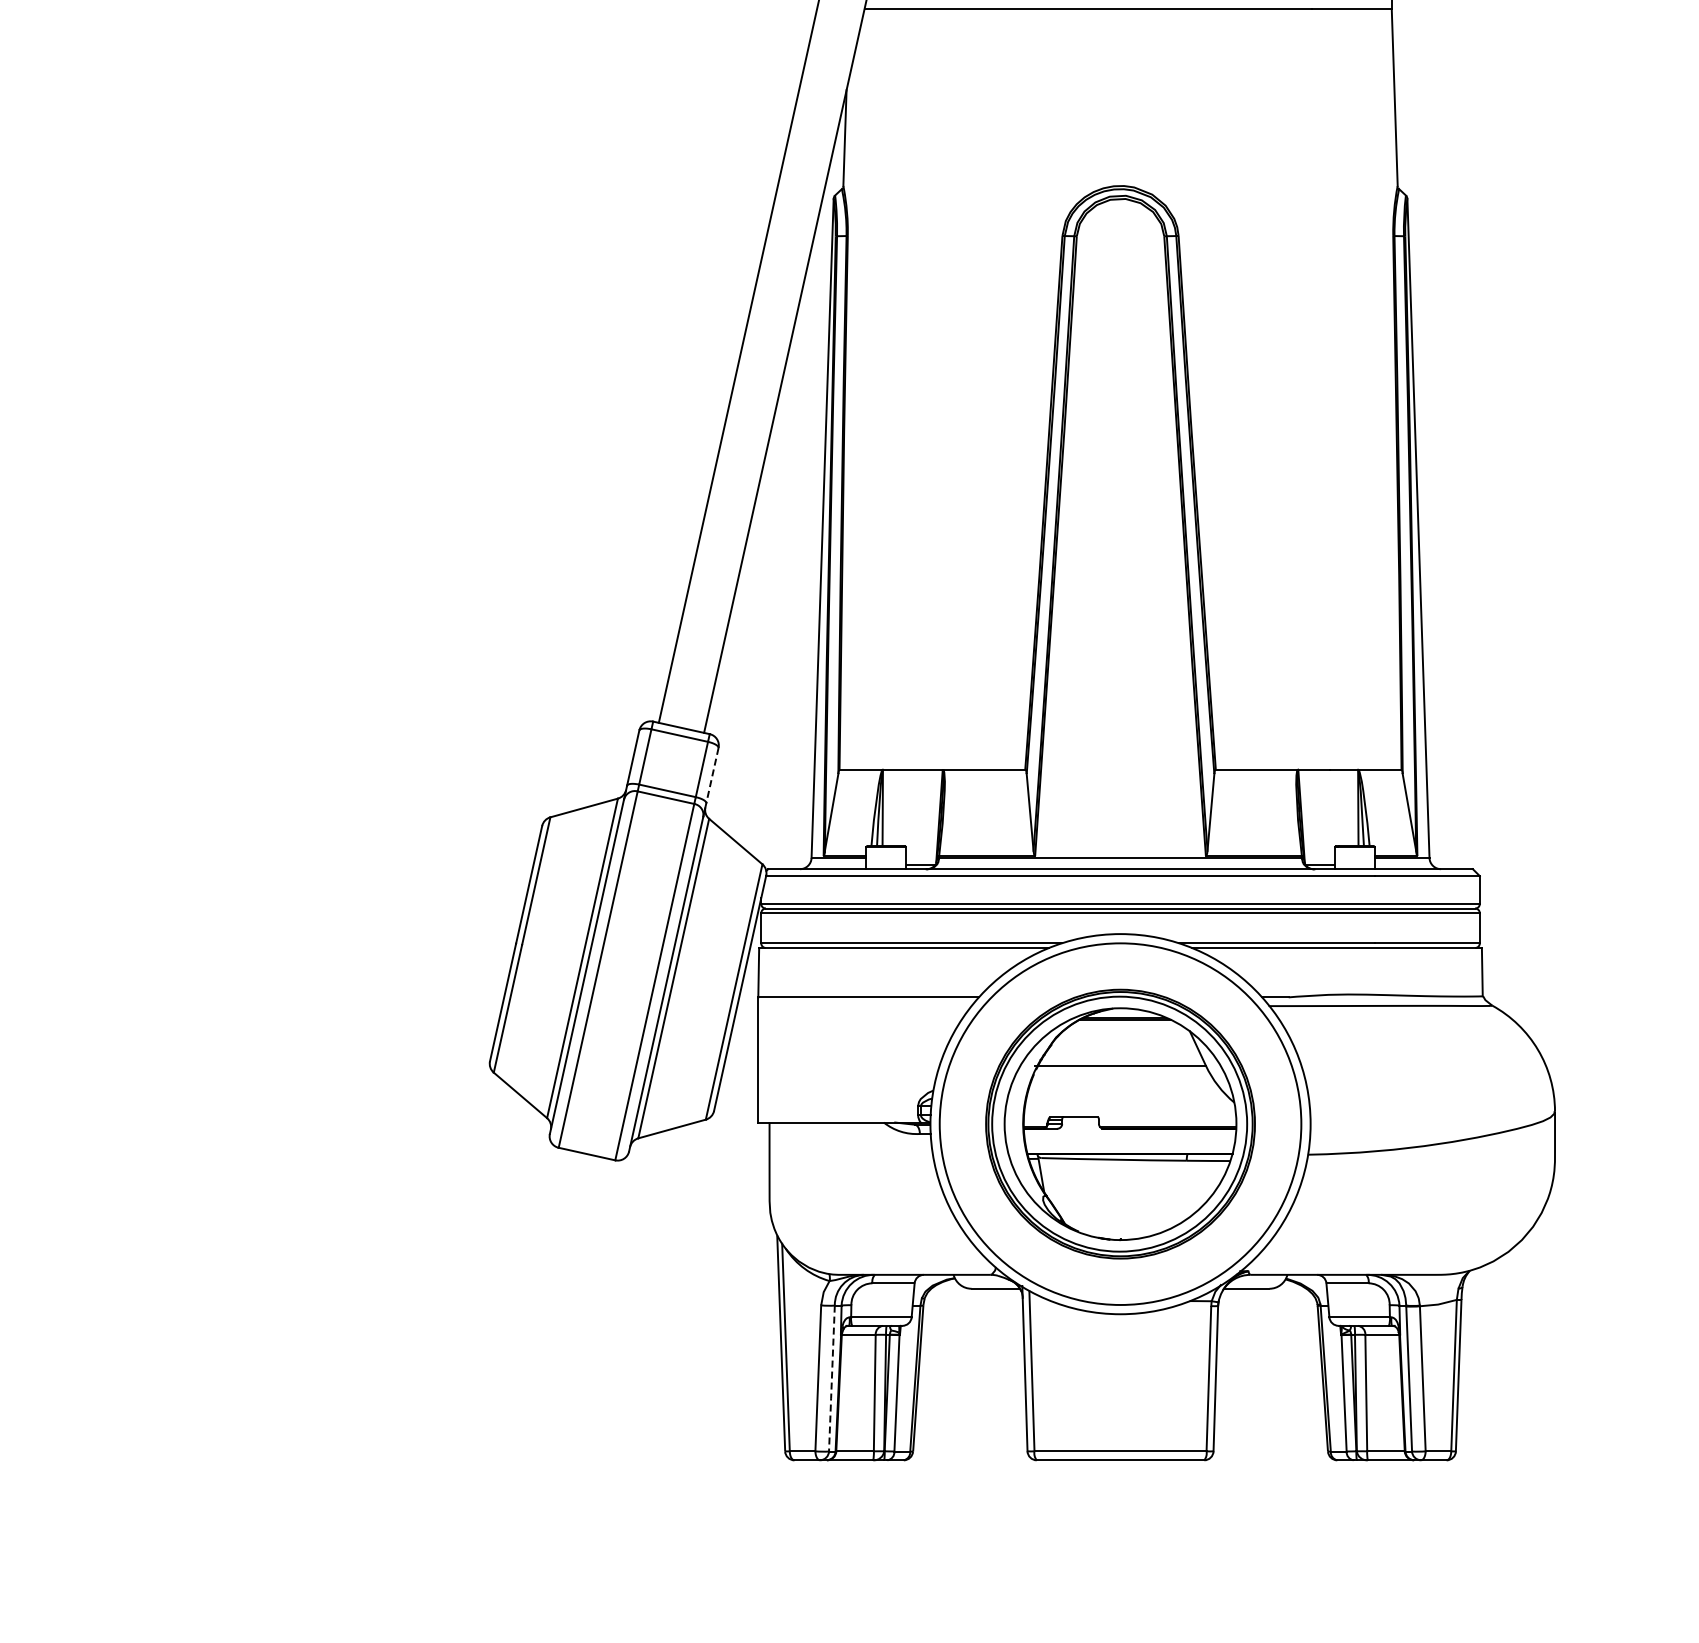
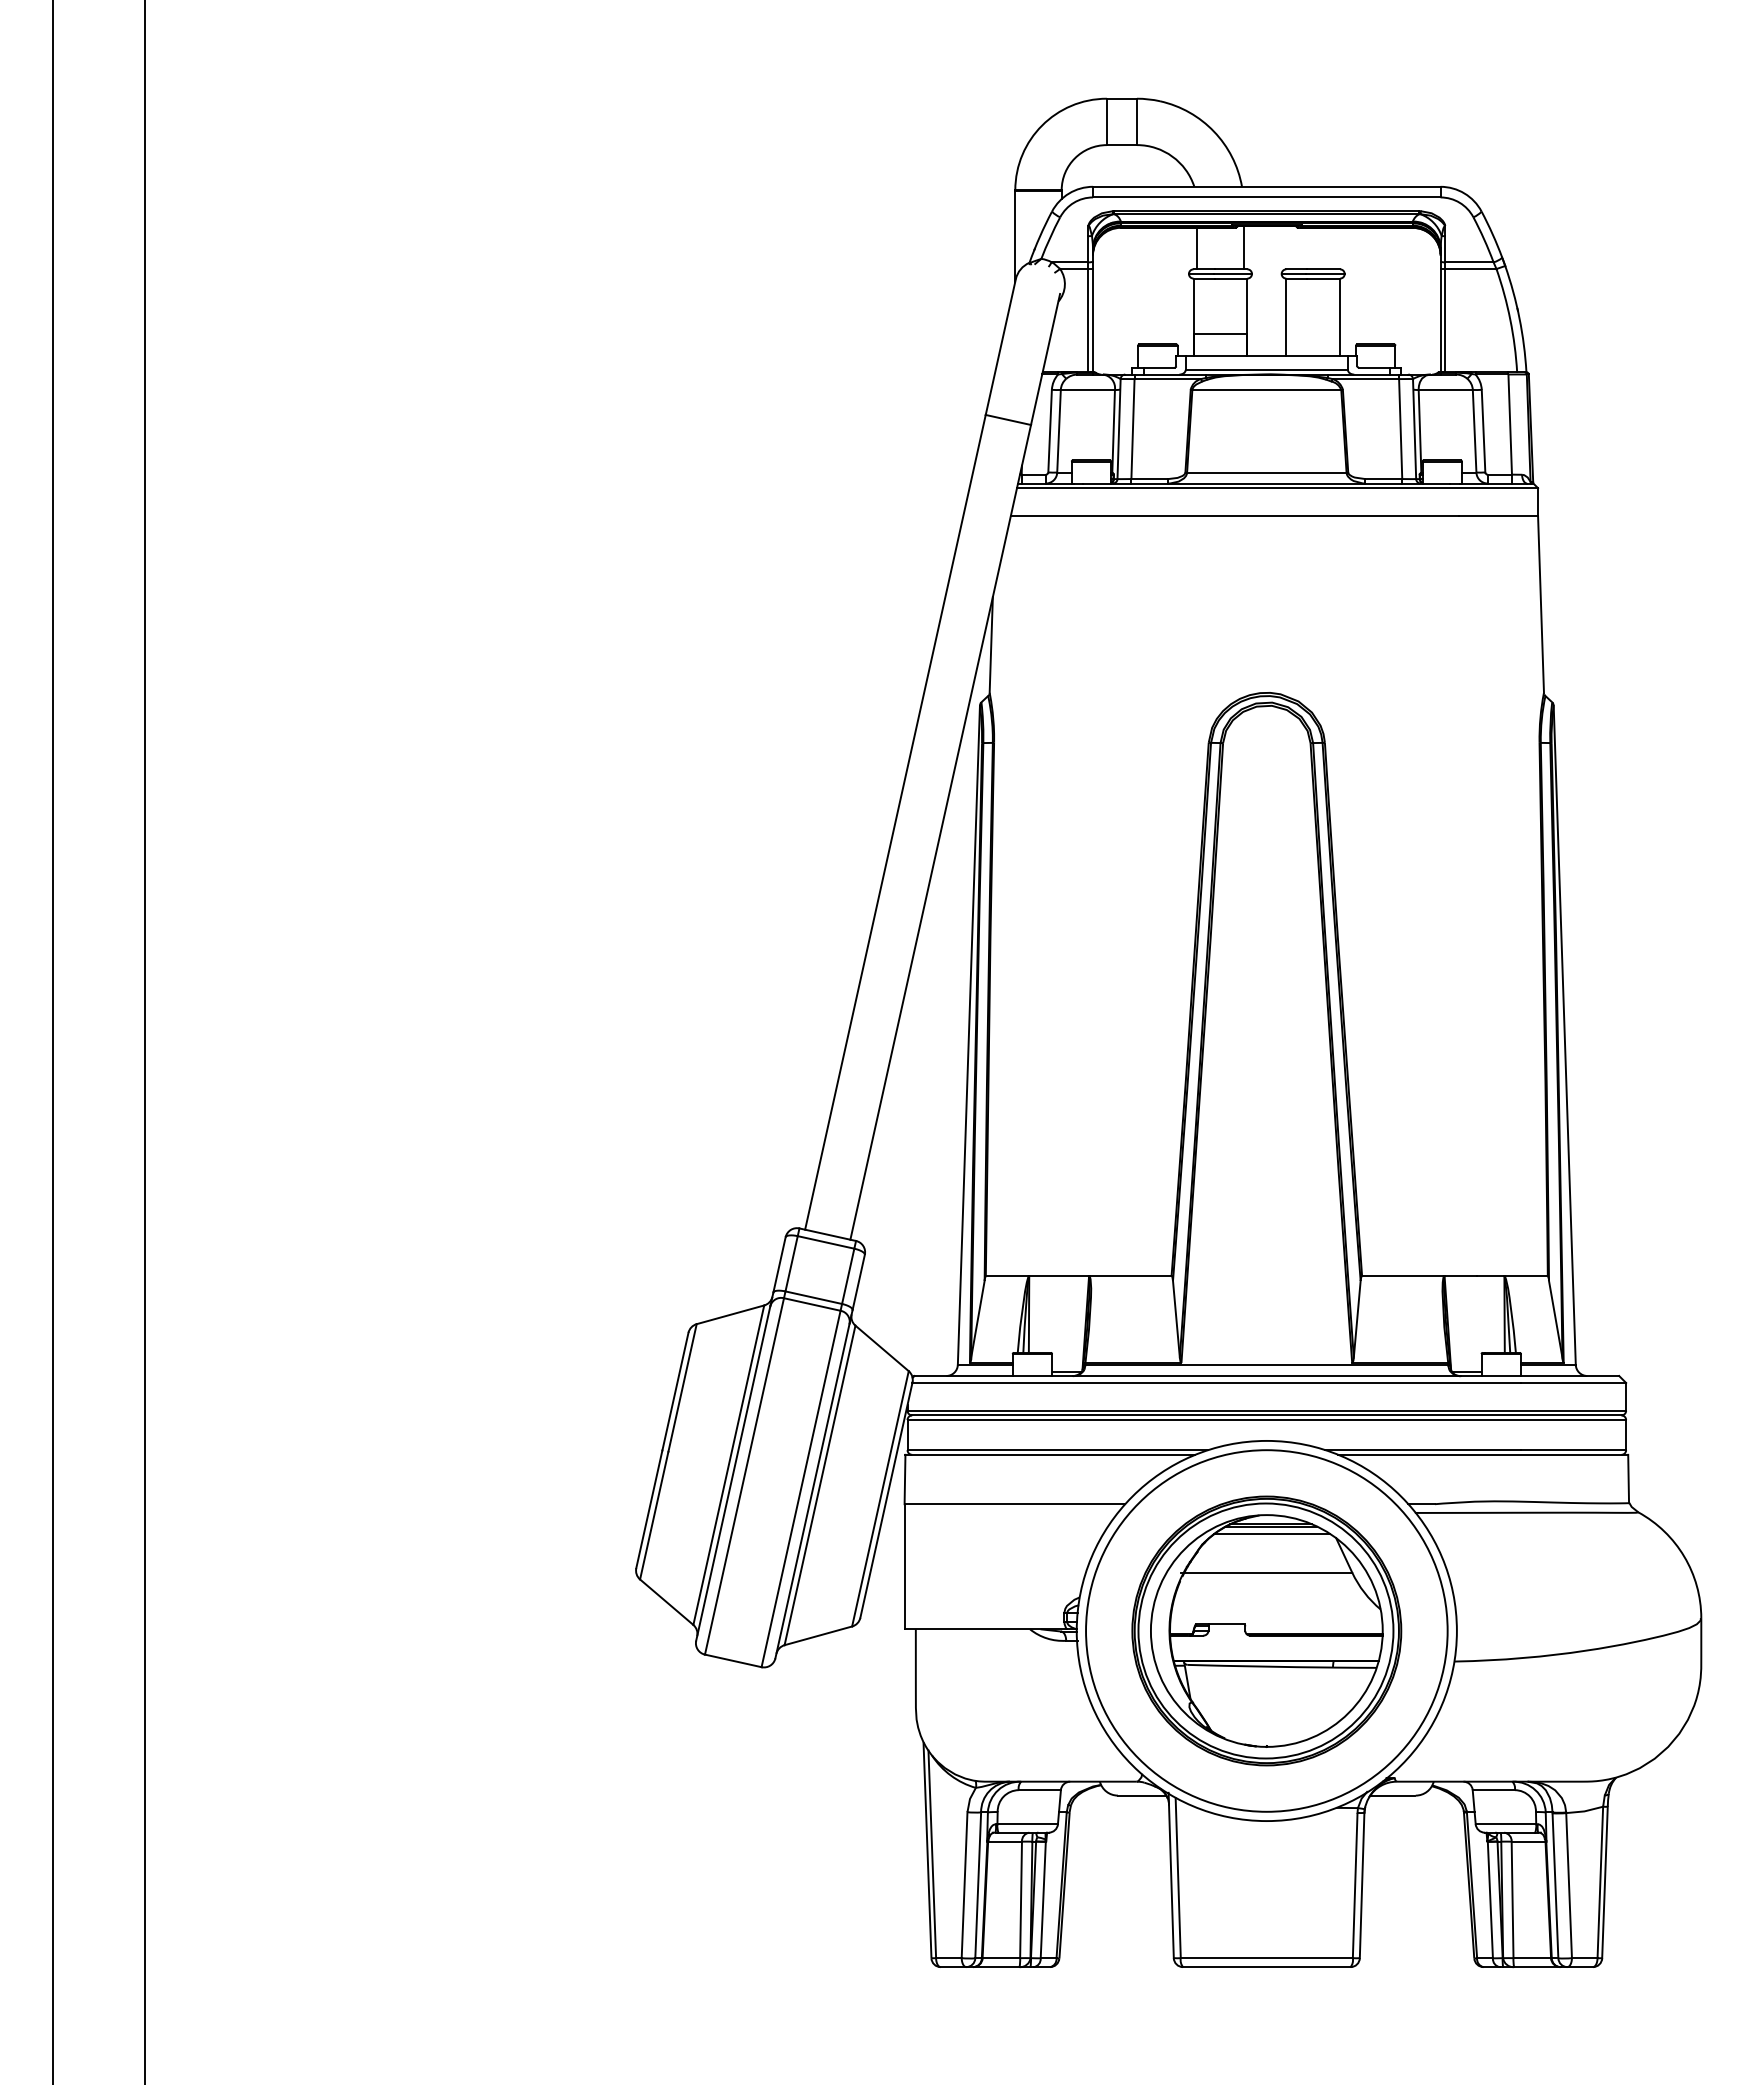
line: (712, 775) -> (858, 1282), dashed -> solid
line: (1125, 1026) -> (1271, 1533), added
line: (832, 1378) -> (978, 1885), dashed -> solid

